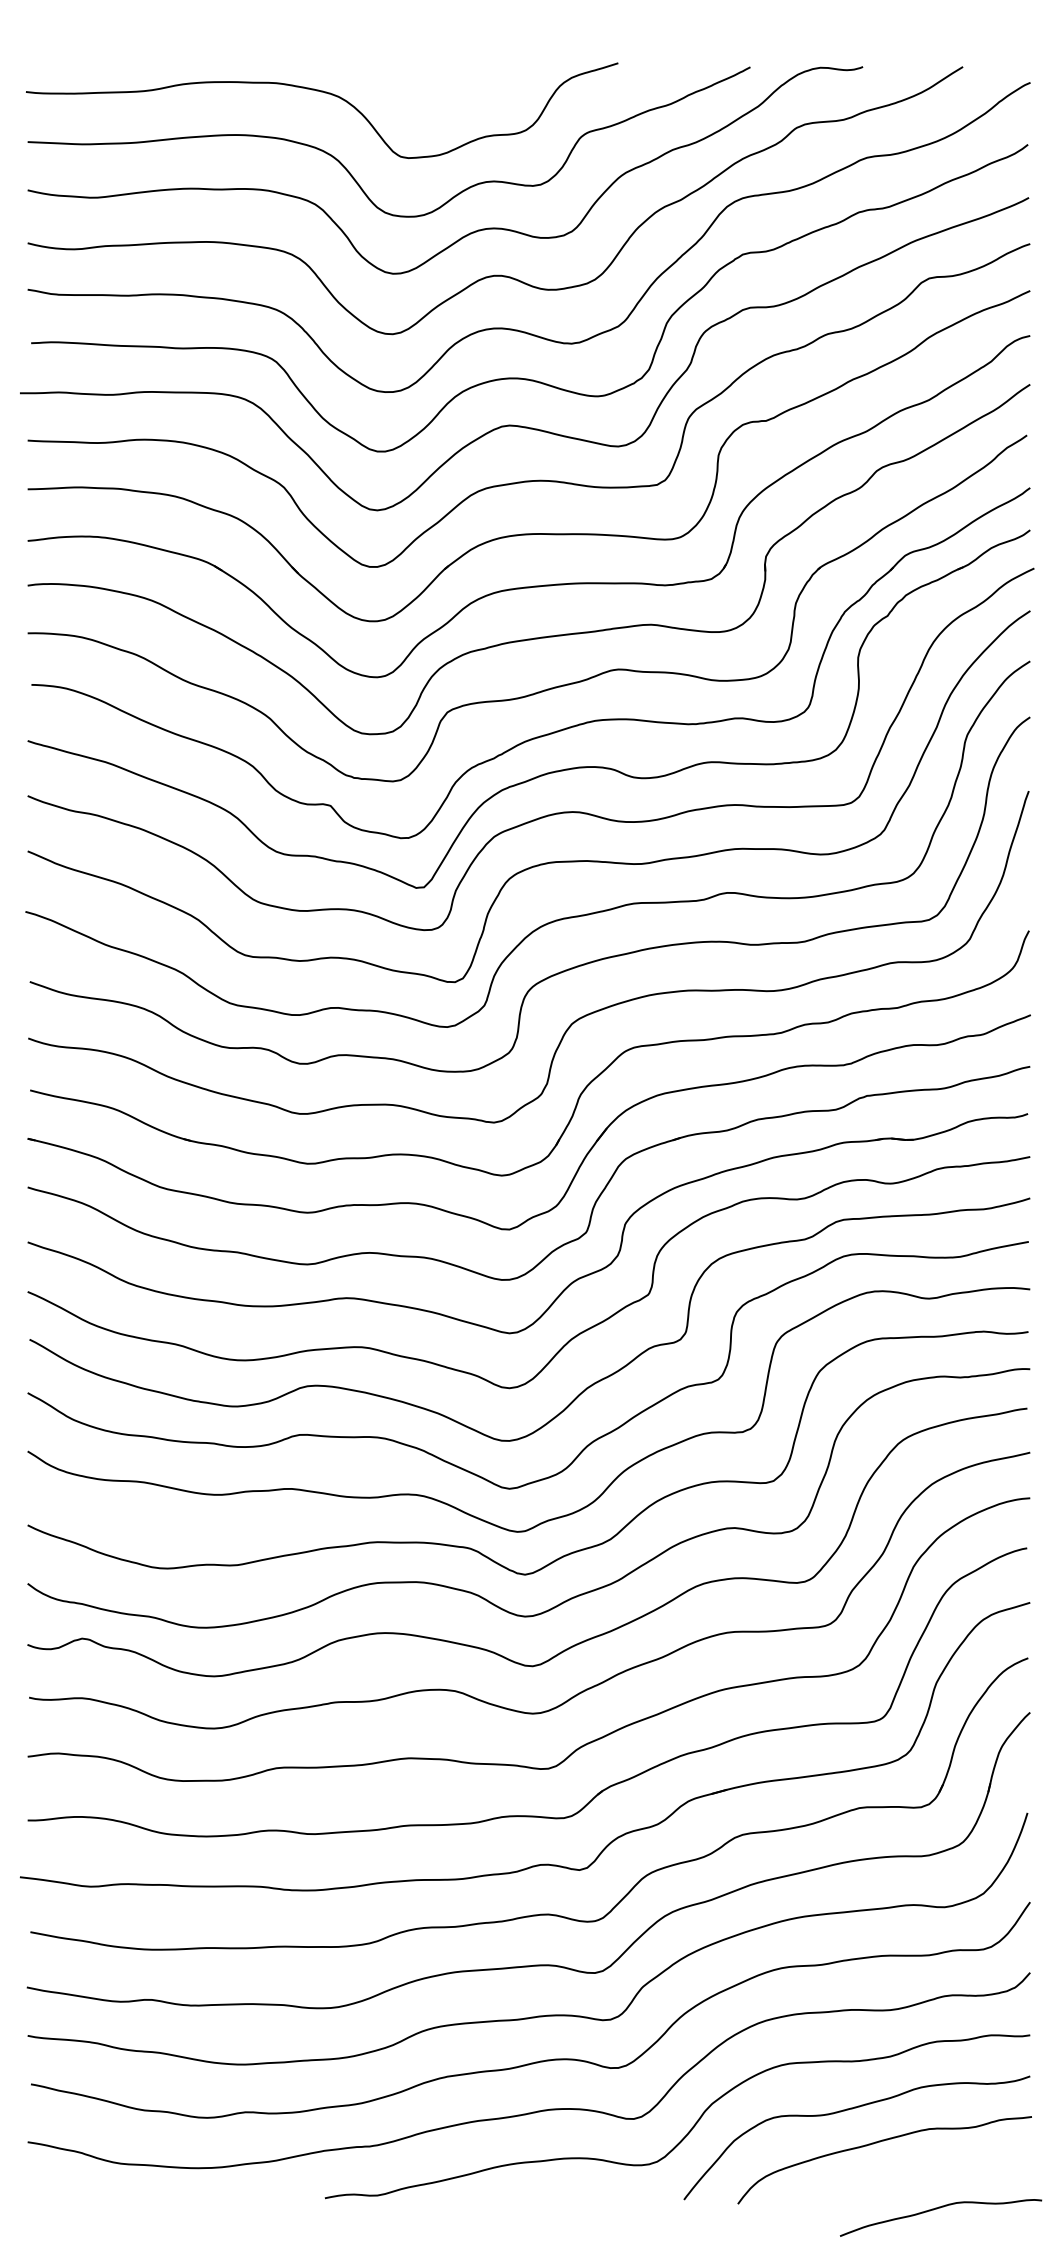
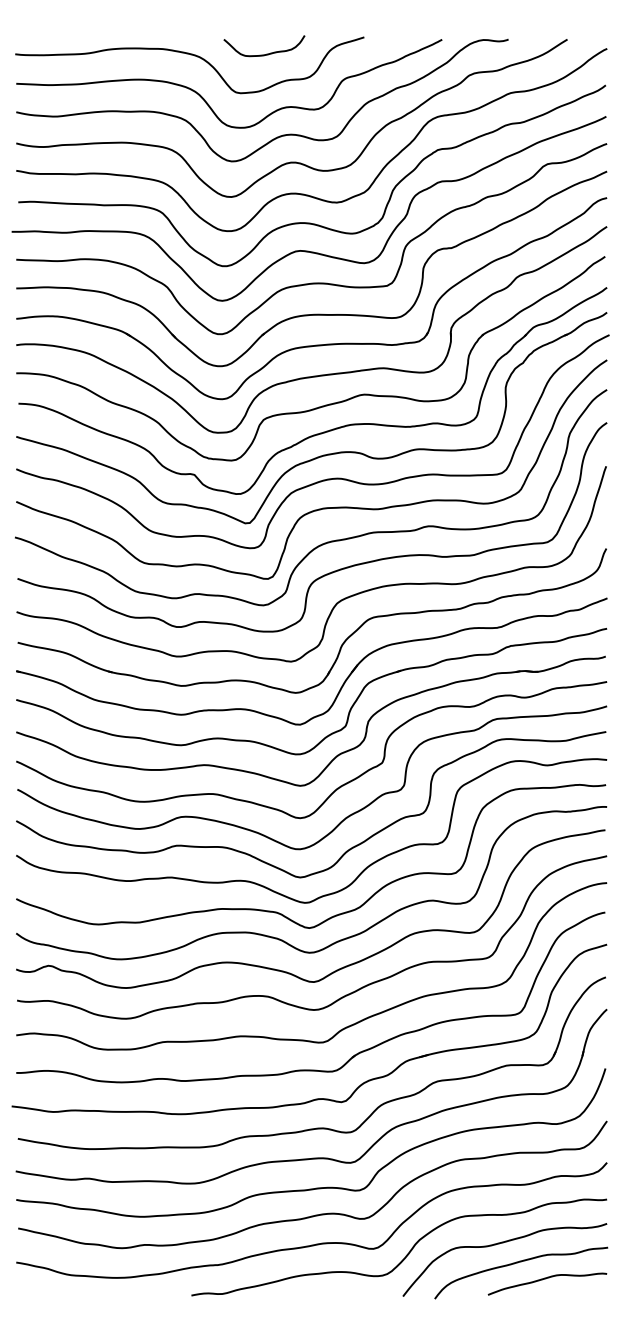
curve: (452, 90) -> (266, 53), added
curve: (937, 2209) -> (545, 1279), moved

